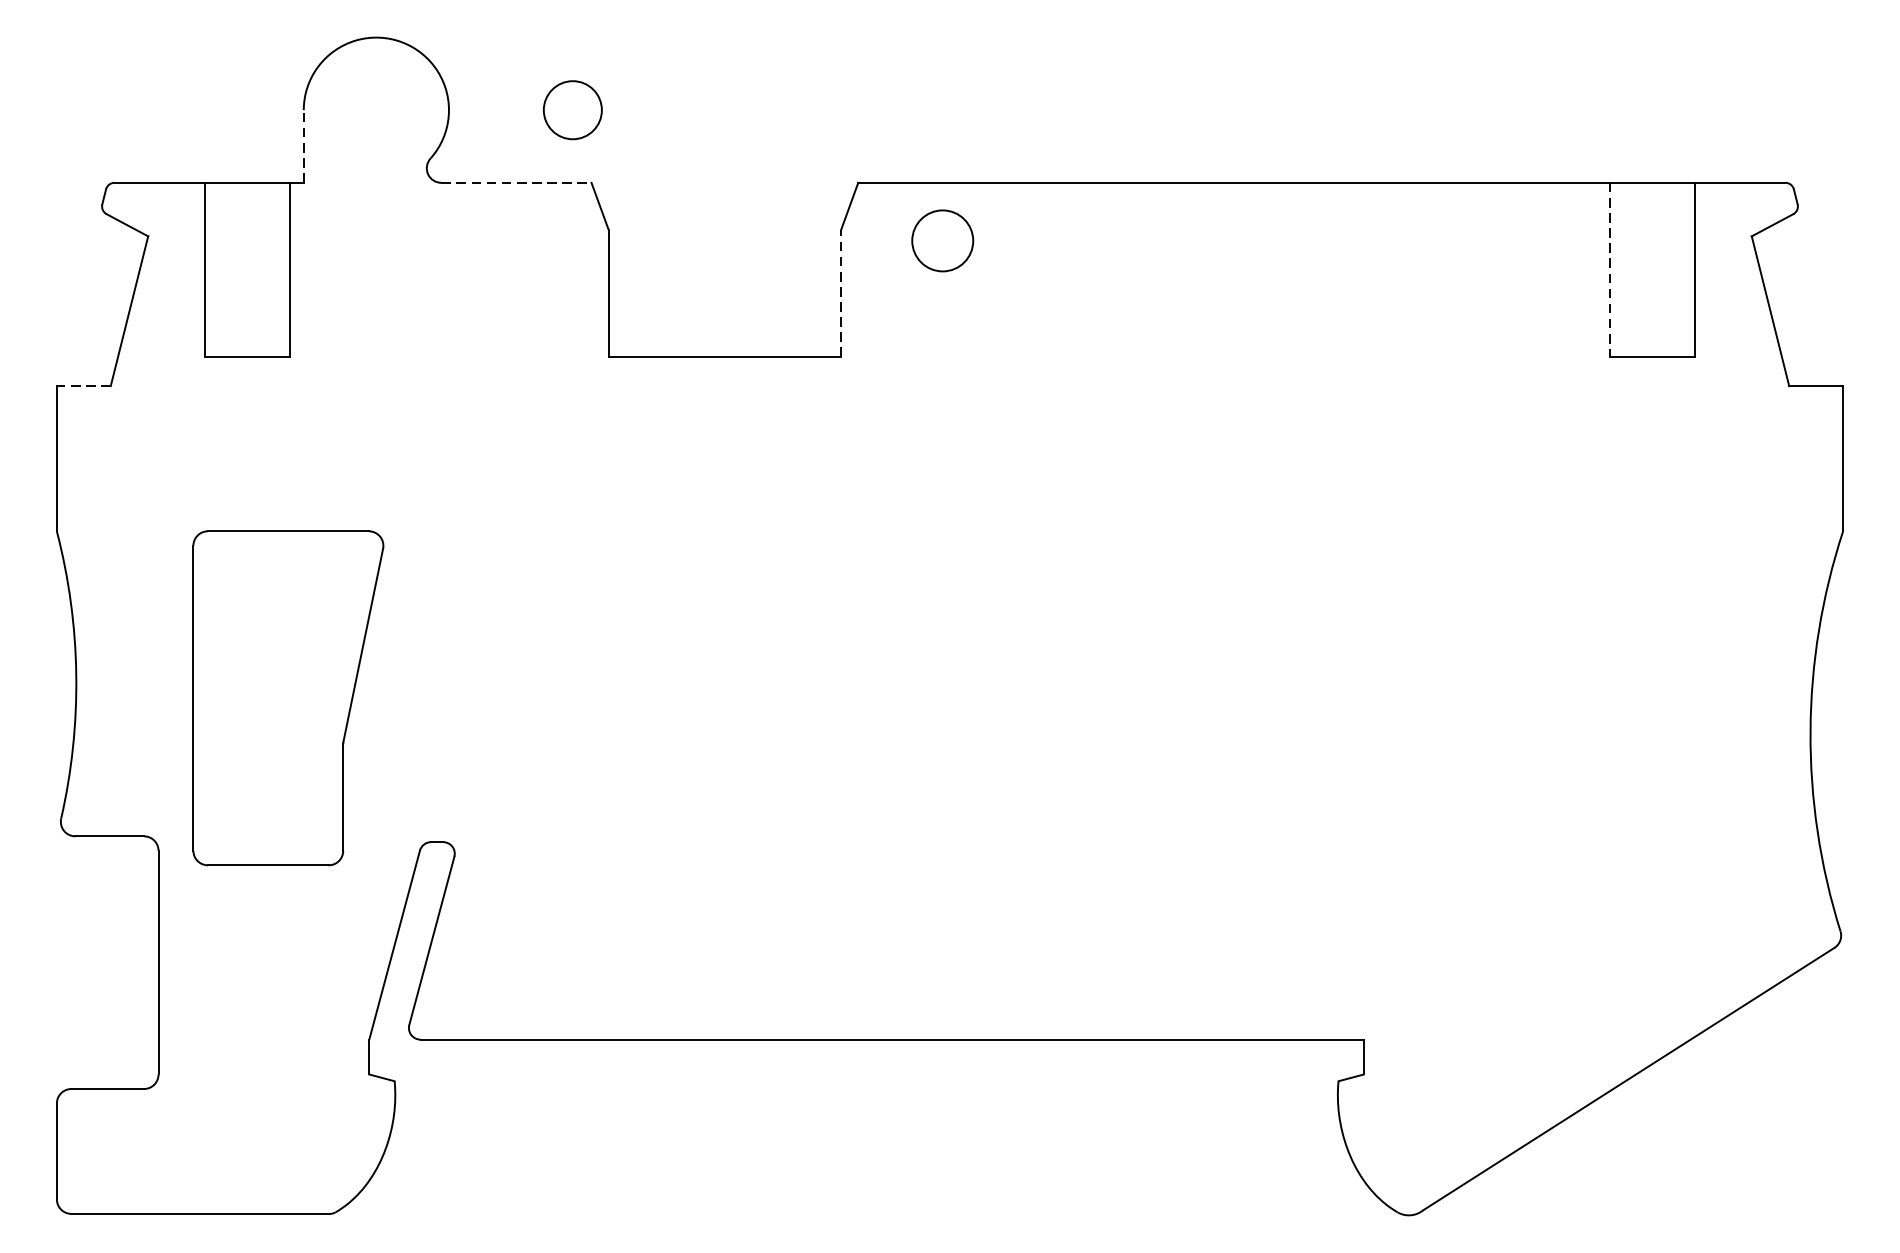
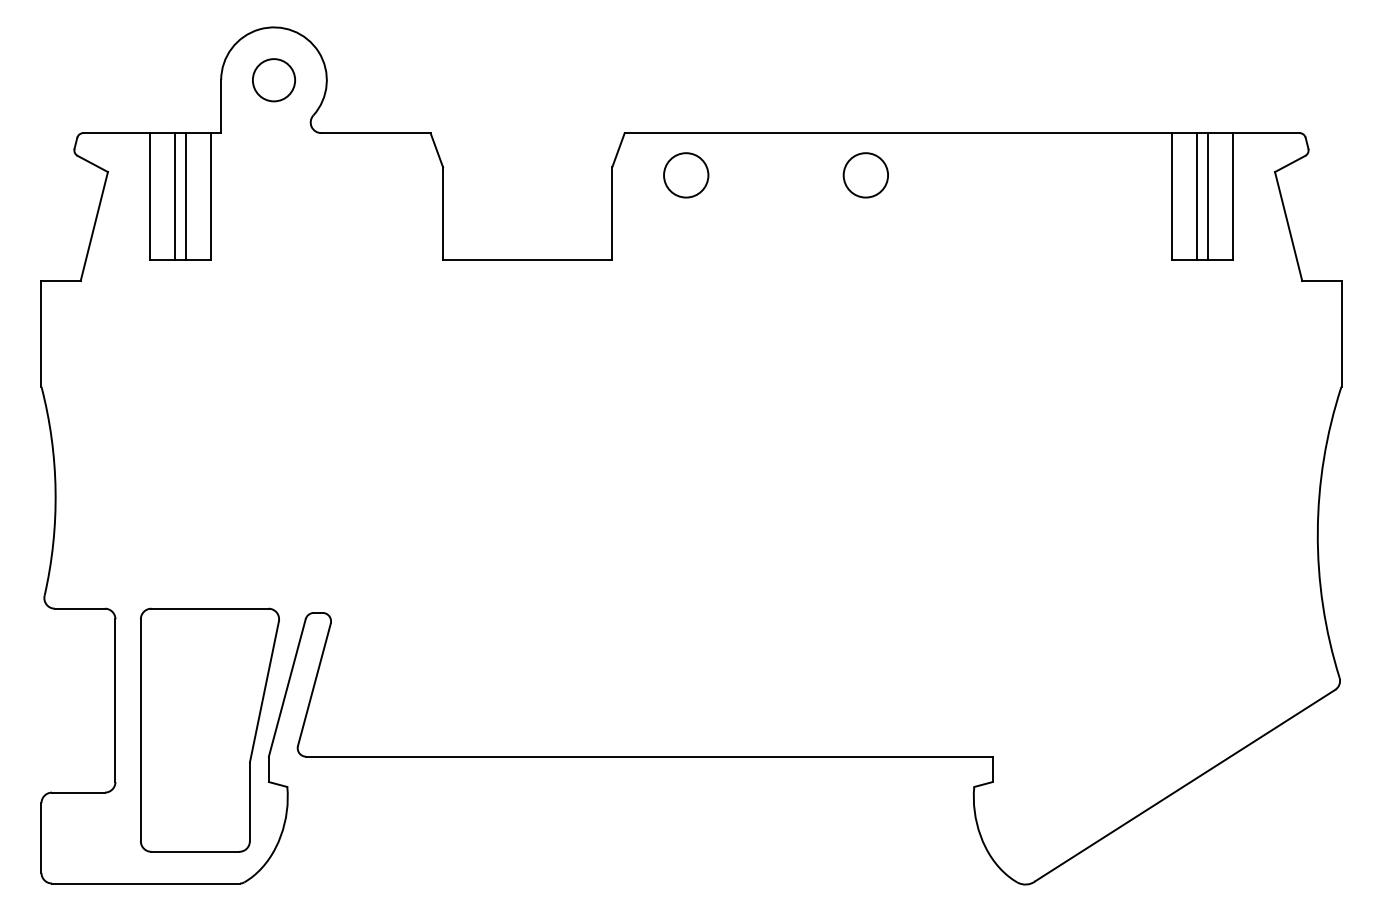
circle: (572, 110) -> (273, 80), moved
line: (304, 146) -> (221, 106), dashed -> solid
line: (515, 183) -> (375, 133), dashed -> solid
circle: (1189, 241) -> (865, 175), added
line: (239, 269) -> (174, 196), added
line: (254, 269) -> (185, 196), added
line: (1645, 269) -> (1197, 196), added
line: (1660, 269) -> (1208, 196), added
line: (1610, 271) -> (1172, 197), dashed -> solid
line: (841, 293) -> (612, 213), dashed -> solid
line: (84, 386) -> (61, 281), dashed -> solid
part: (287, 697) -> (209, 729), moved

